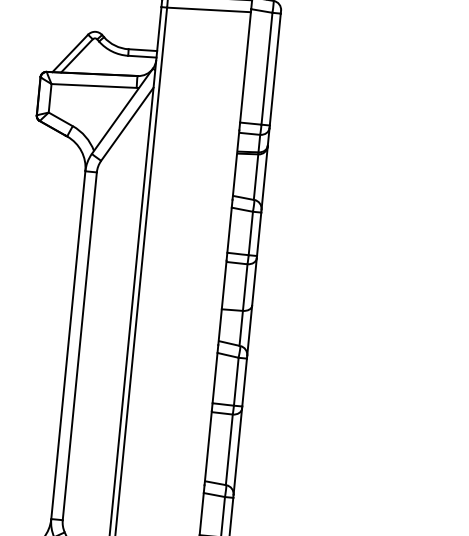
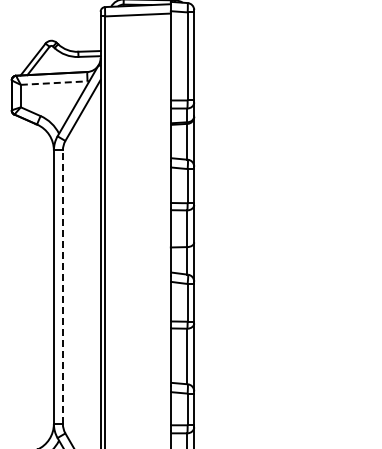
line: (94, 86) -> (54, 83), solid -> dashed
line: (79, 346) -> (62, 287), solid -> dashed

